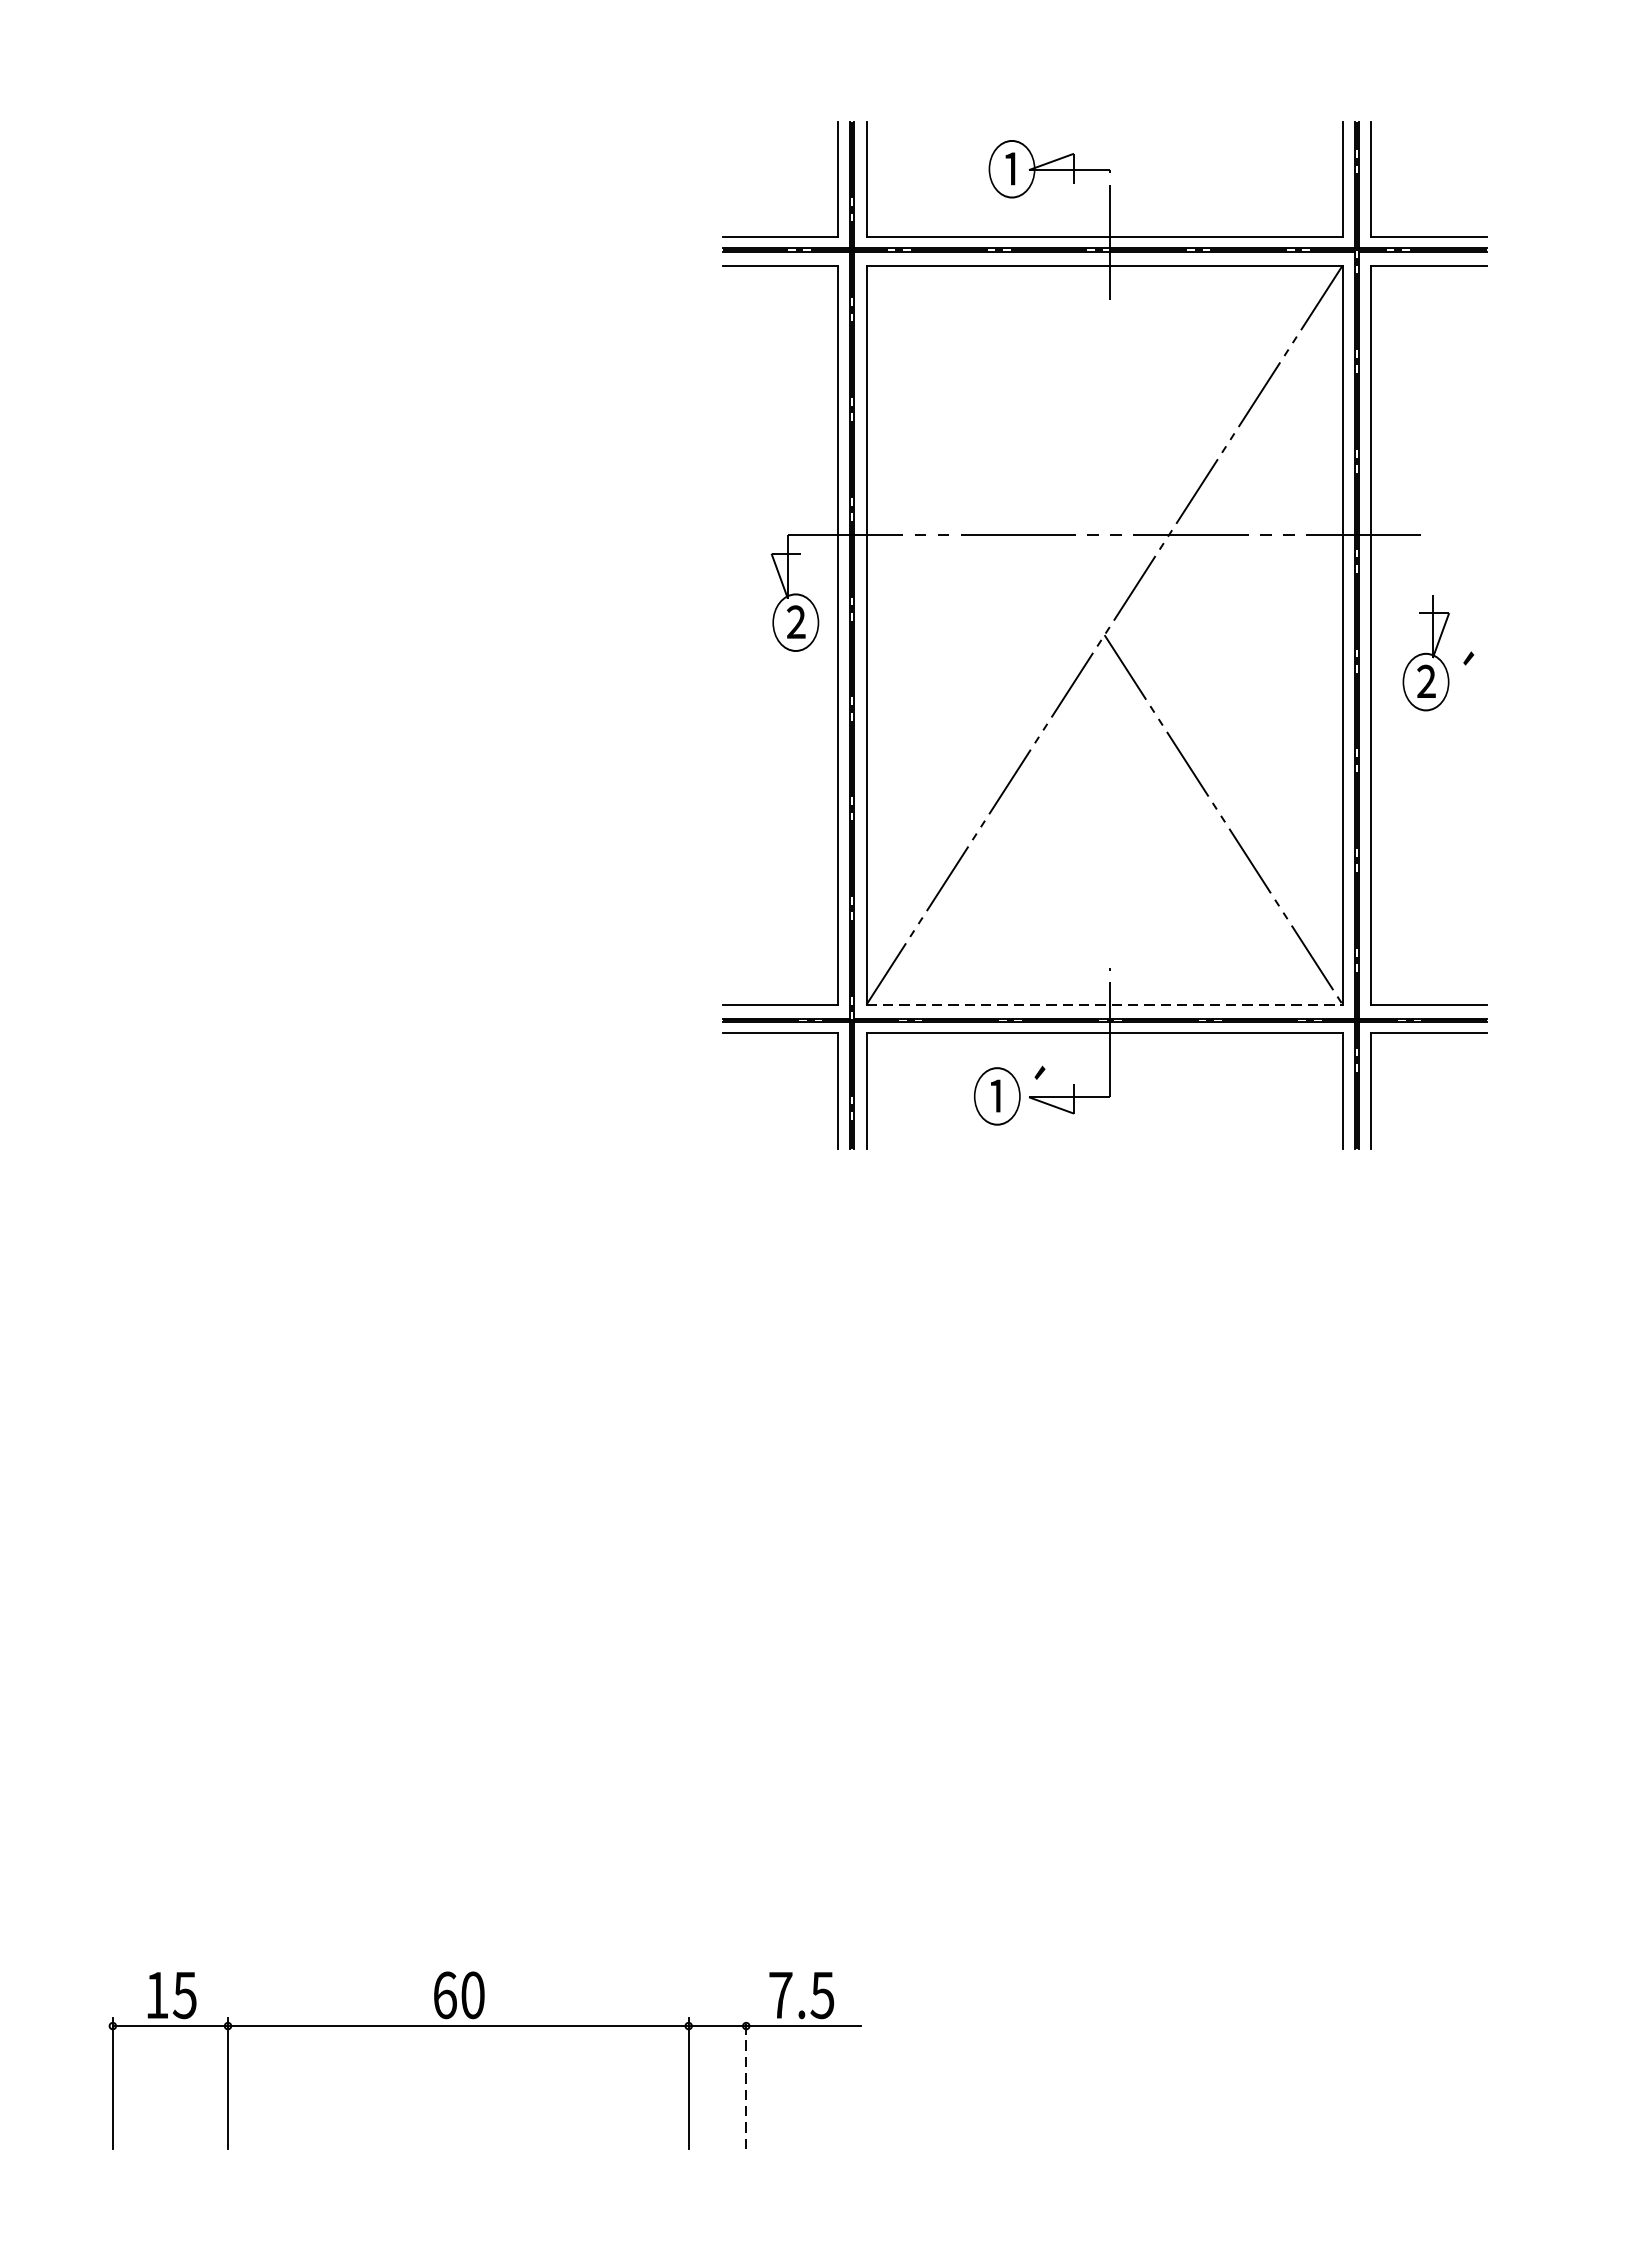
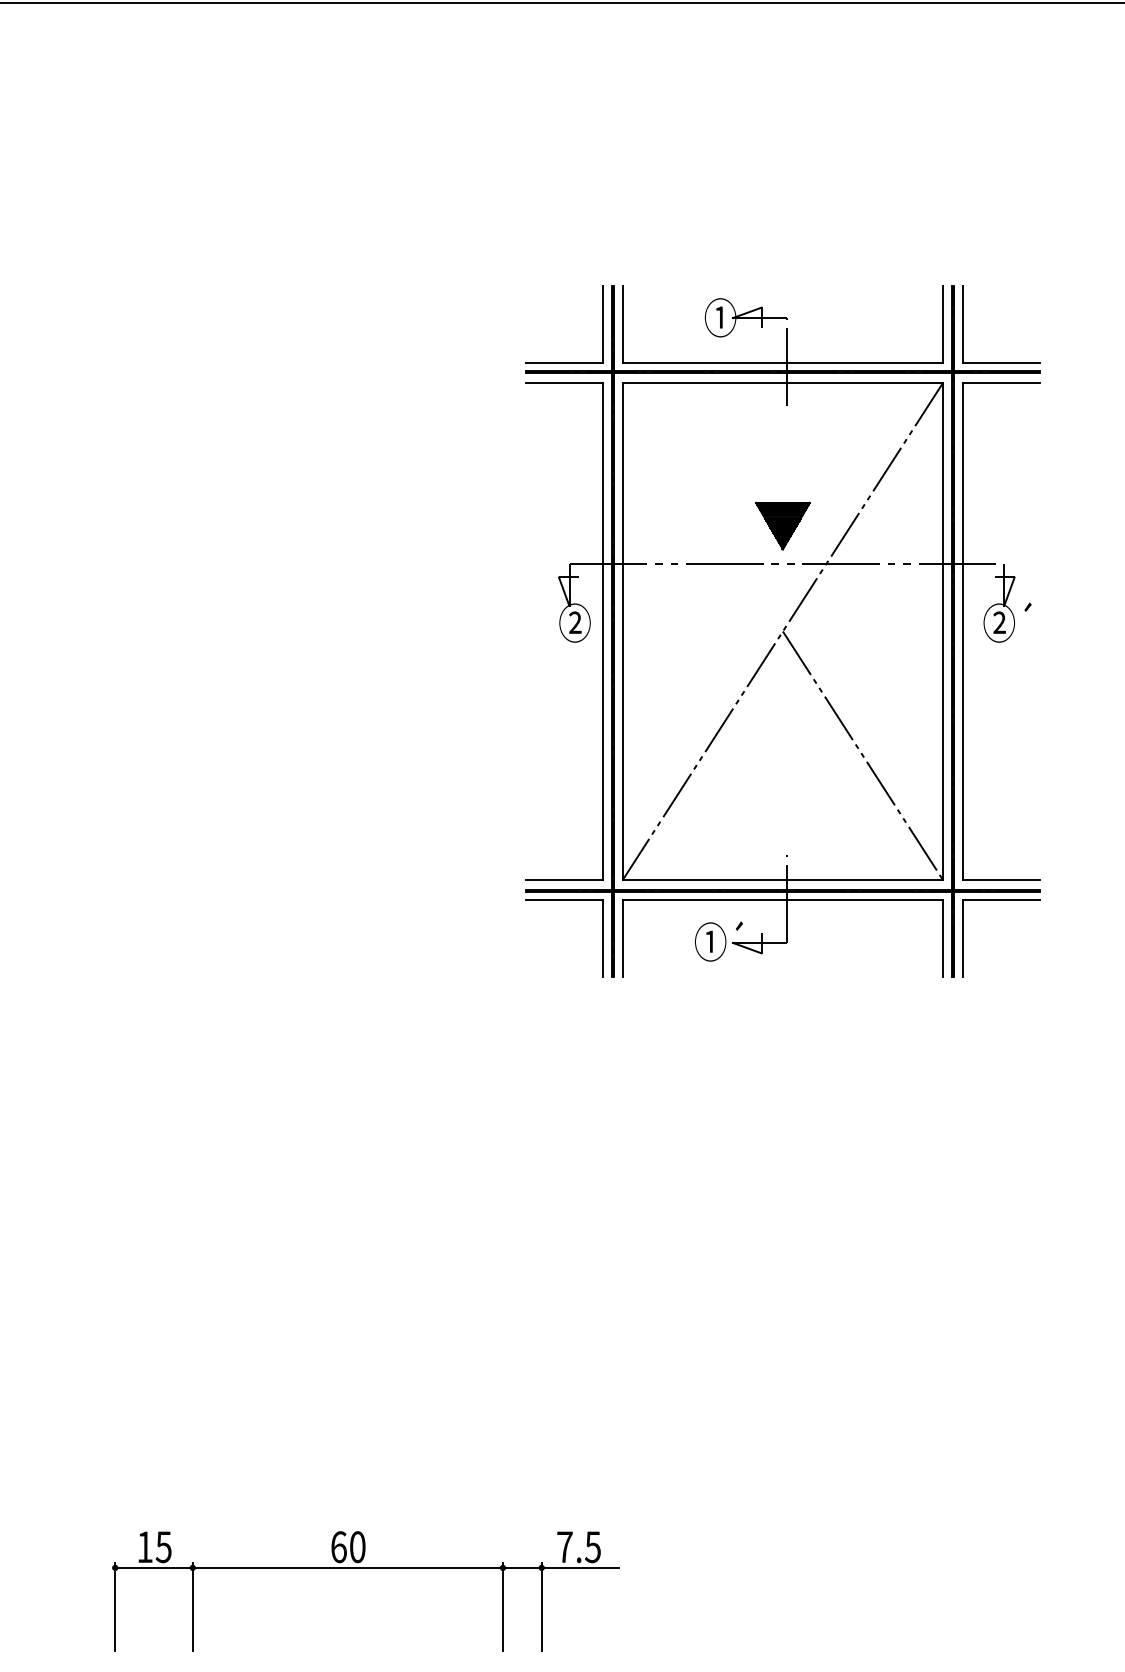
part: (1103, 477) -> (782, 525), added
part: (1438, 652) -> (1007, 603), moved
line: (1105, 1005) -> (783, 880), dashed -> solid
line: (745, 2083) -> (541, 1606), dashed -> solid

